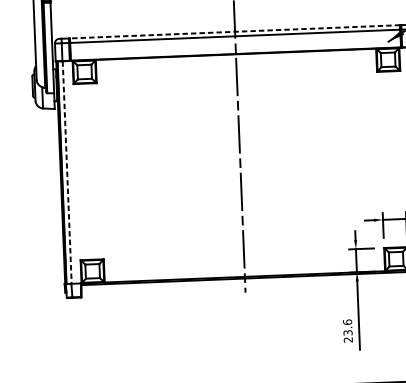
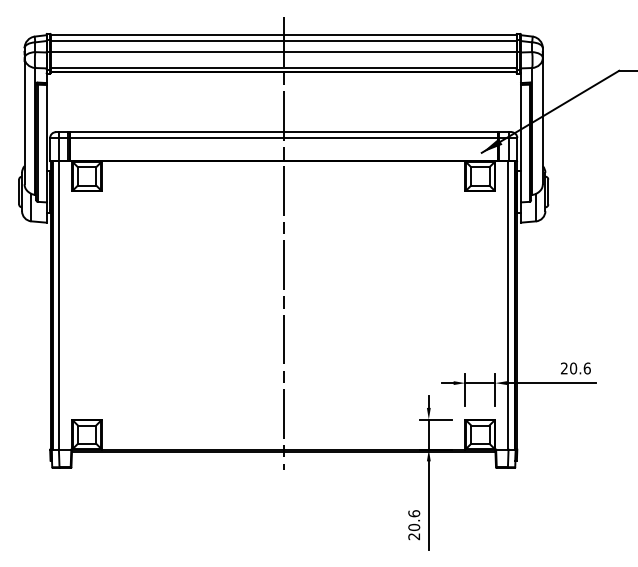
line: (234, 32) -> (283, 132), dashed -> solid
line: (67, 173) -> (59, 306), dashed -> solid
text: (348, 332) -> (414, 527), 23.6 -> 20.6

